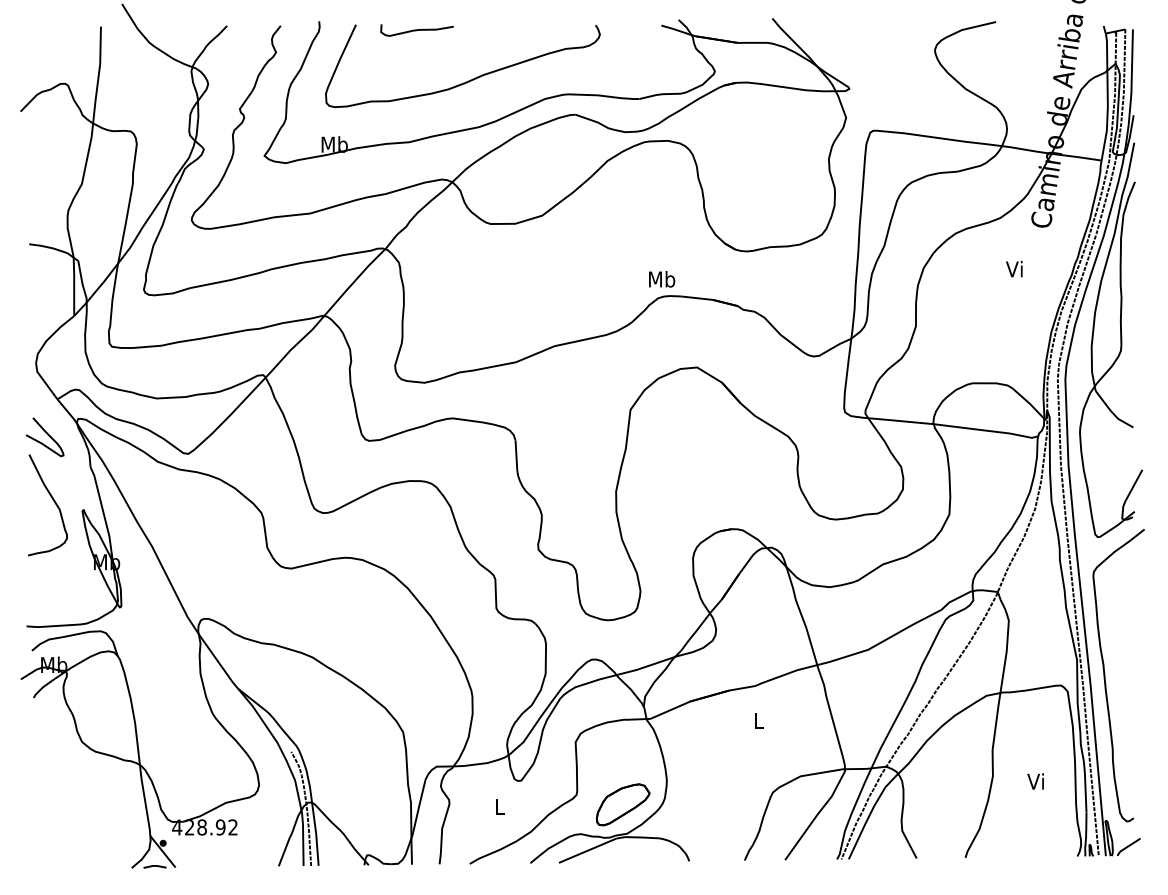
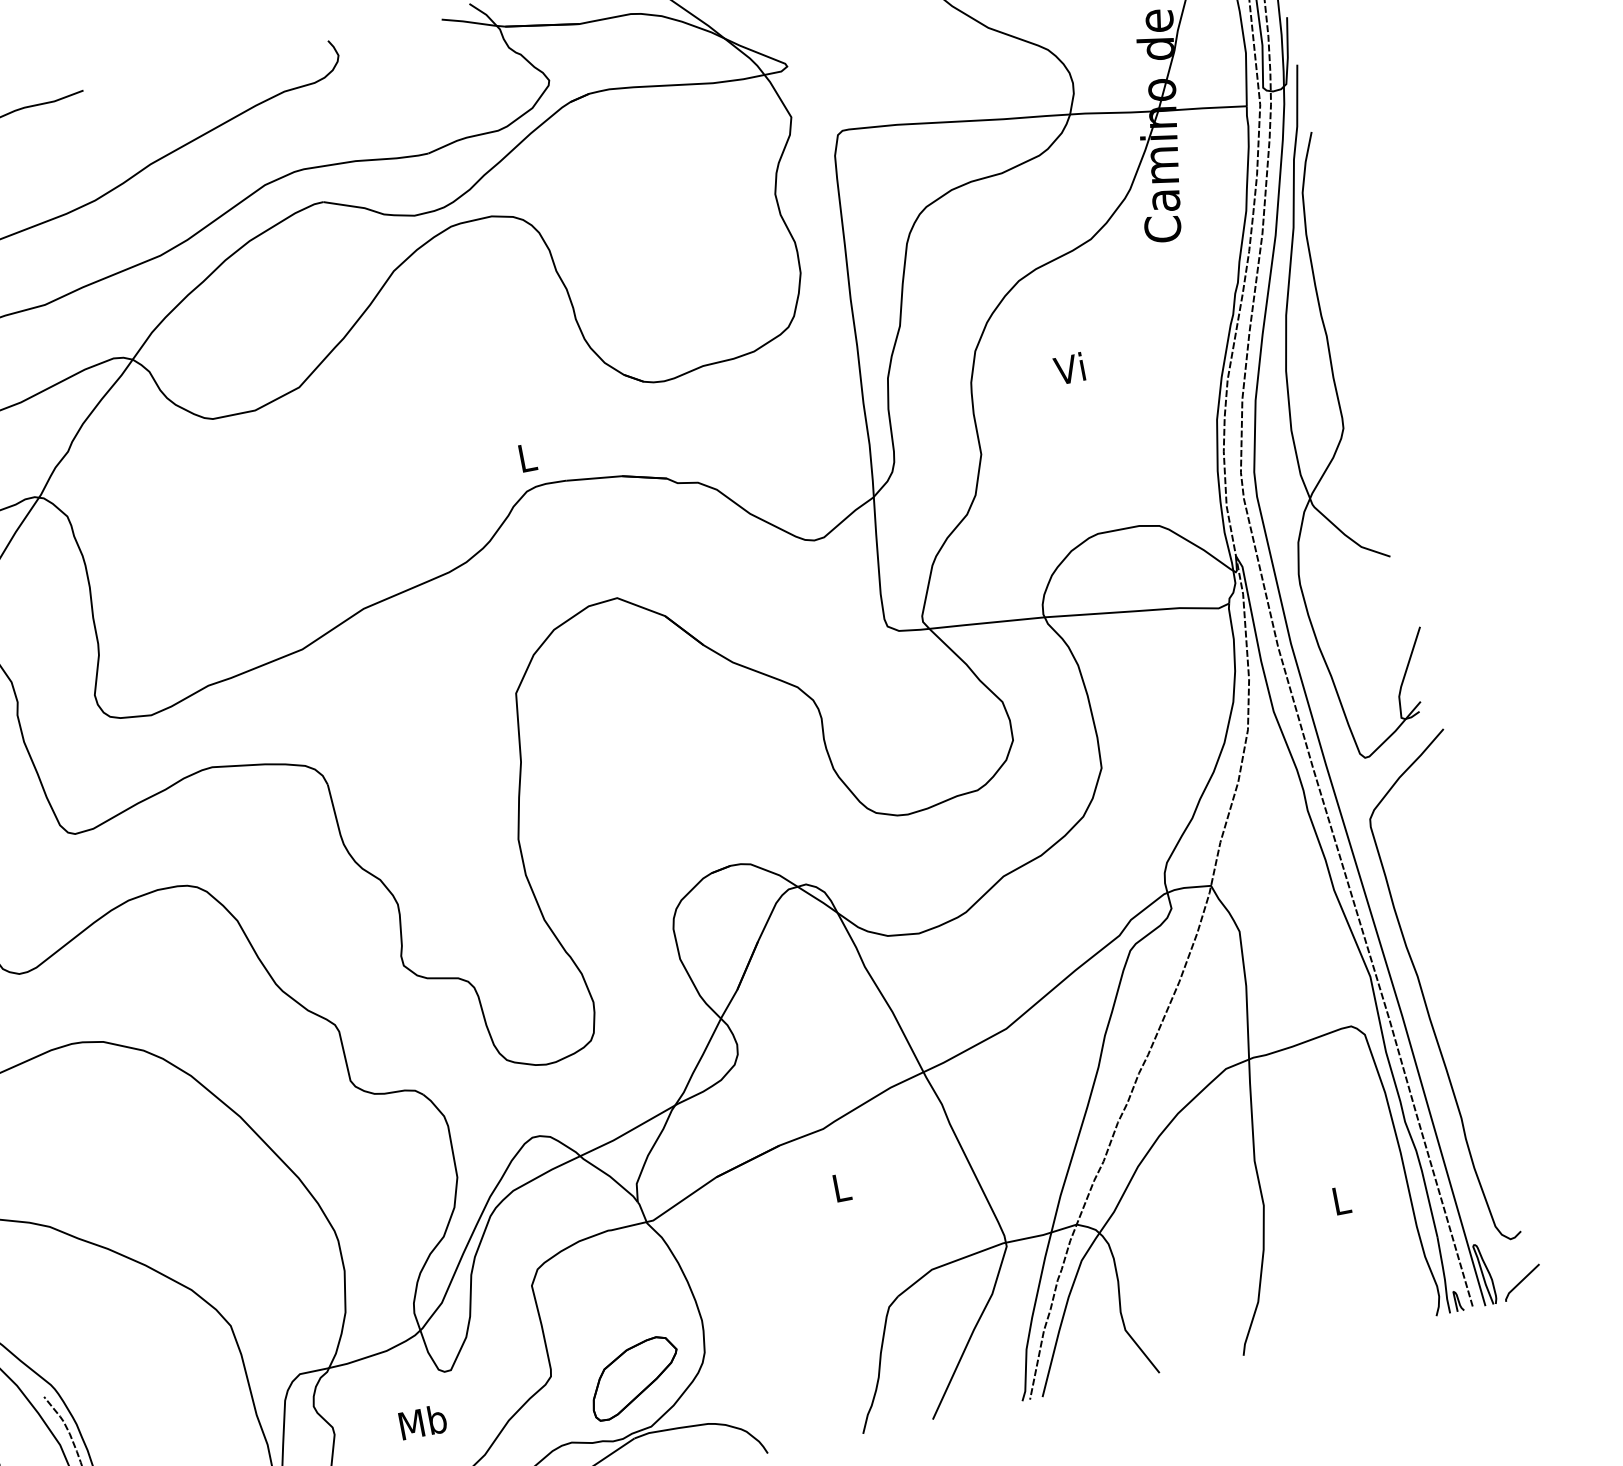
text: (1014, 268) -> (1069, 367), moved
text: (662, 279) -> (528, 457), Mb -> L
text: (1035, 781) -> (1339, 1200), Vi -> L
text: (500, 806) -> (423, 1421), L -> Mb

